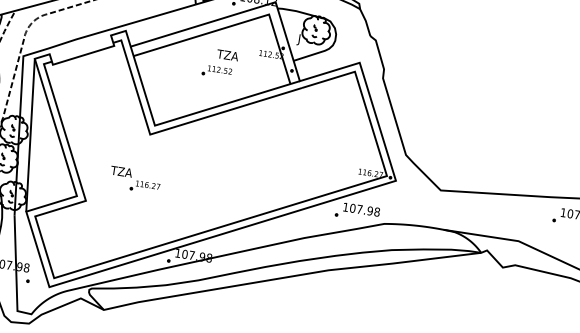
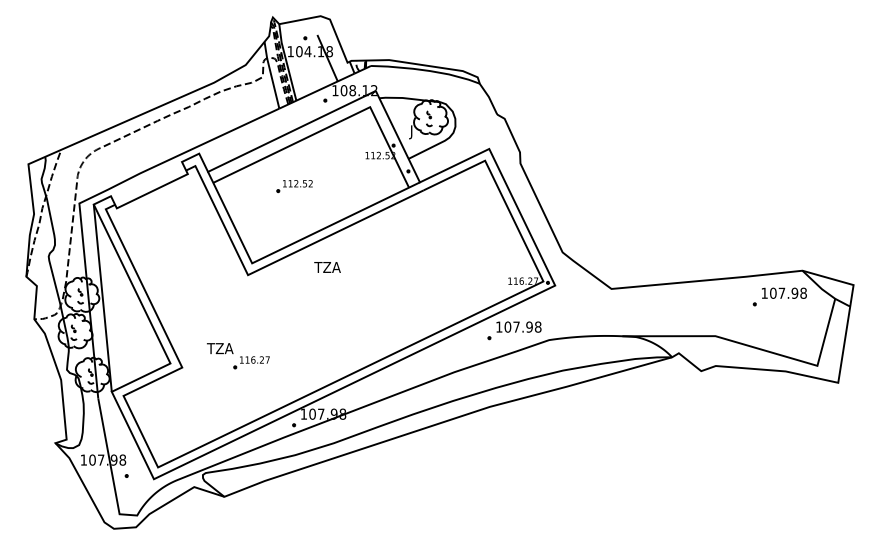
text: (227, 55) -> (327, 267), moved
part: (216, 71) -> (294, 186), moved
part: (135, 180) -> (238, 356), moved

